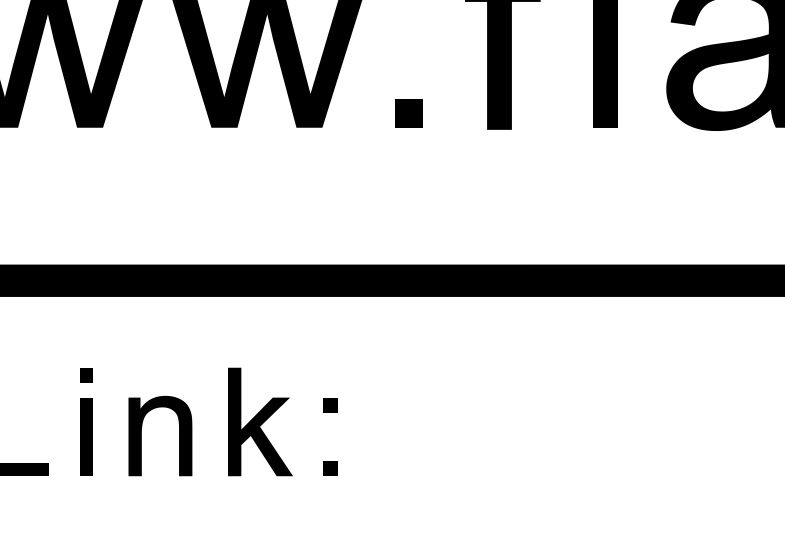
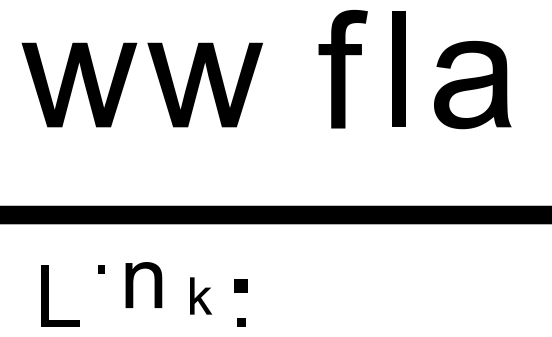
fill: (409, 112) -> (286, 118), removed
part: (330, 405) -> (241, 286), size x1.6
part: (259, 421) -> (200, 295), size x0.6
part: (142, 435) -> (133, 284), moved
fill: (86, 436) -> (101, 304), removed

